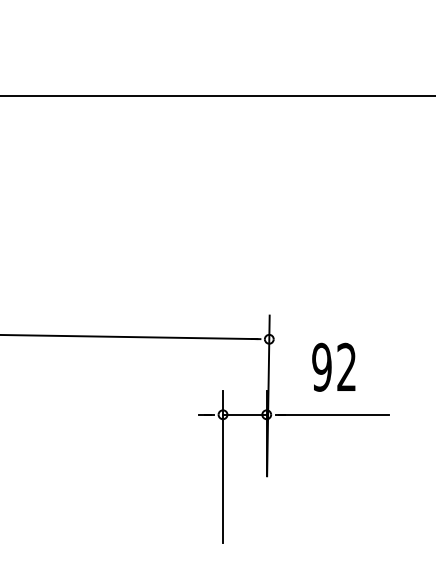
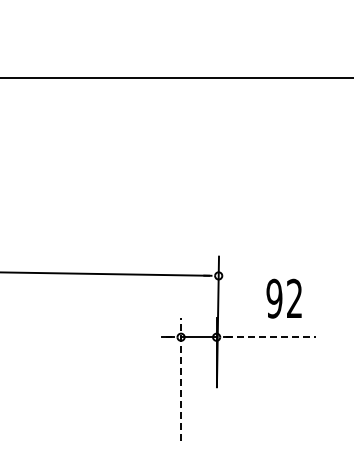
text: (333, 367) -> (283, 298), moved
line: (334, 415) -> (271, 337), solid -> dashed
line: (223, 466) -> (181, 379), solid -> dashed

